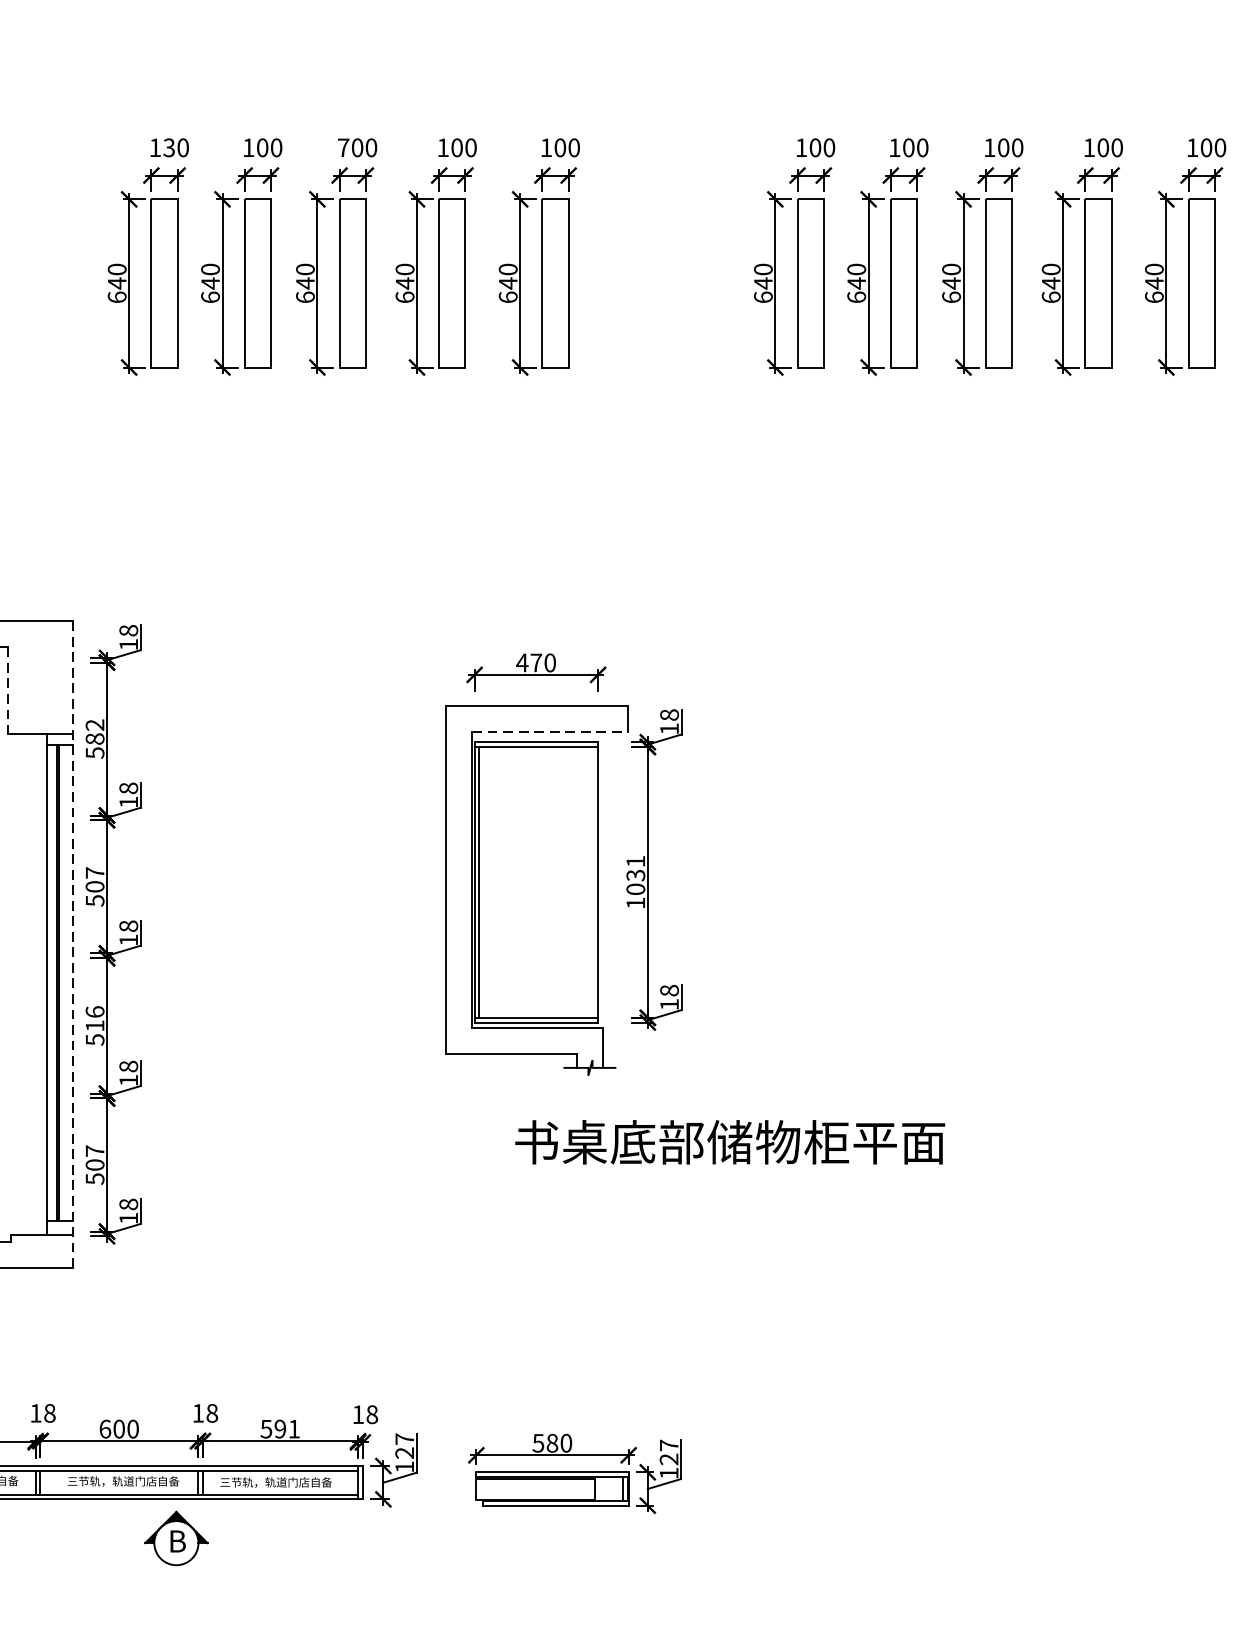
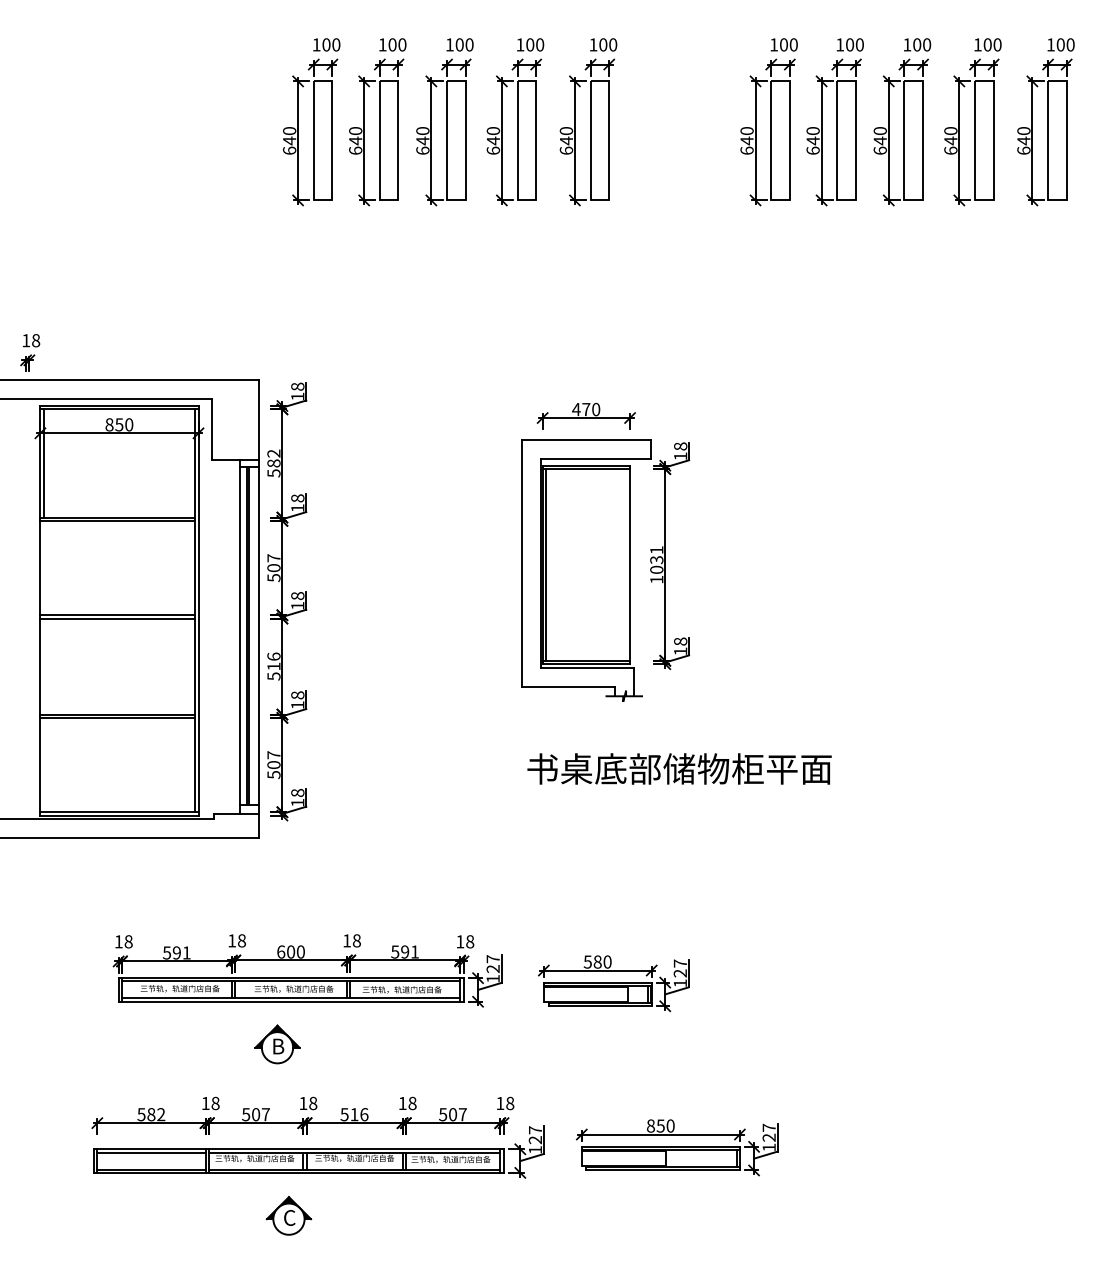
text: (169, 147) -> (326, 44), 130 -> 100
text: (343, 147) -> (449, 44), 700 -> 100
line: (8, 691) -> (212, 429), dashed -> solid
line: (550, 732) -> (596, 458), dashed -> solid
line: (73, 943) -> (258, 608), dashed -> solid
text: (730, 1141) -> (679, 768), moved
part: (176, 1538) -> (277, 1044), moved

